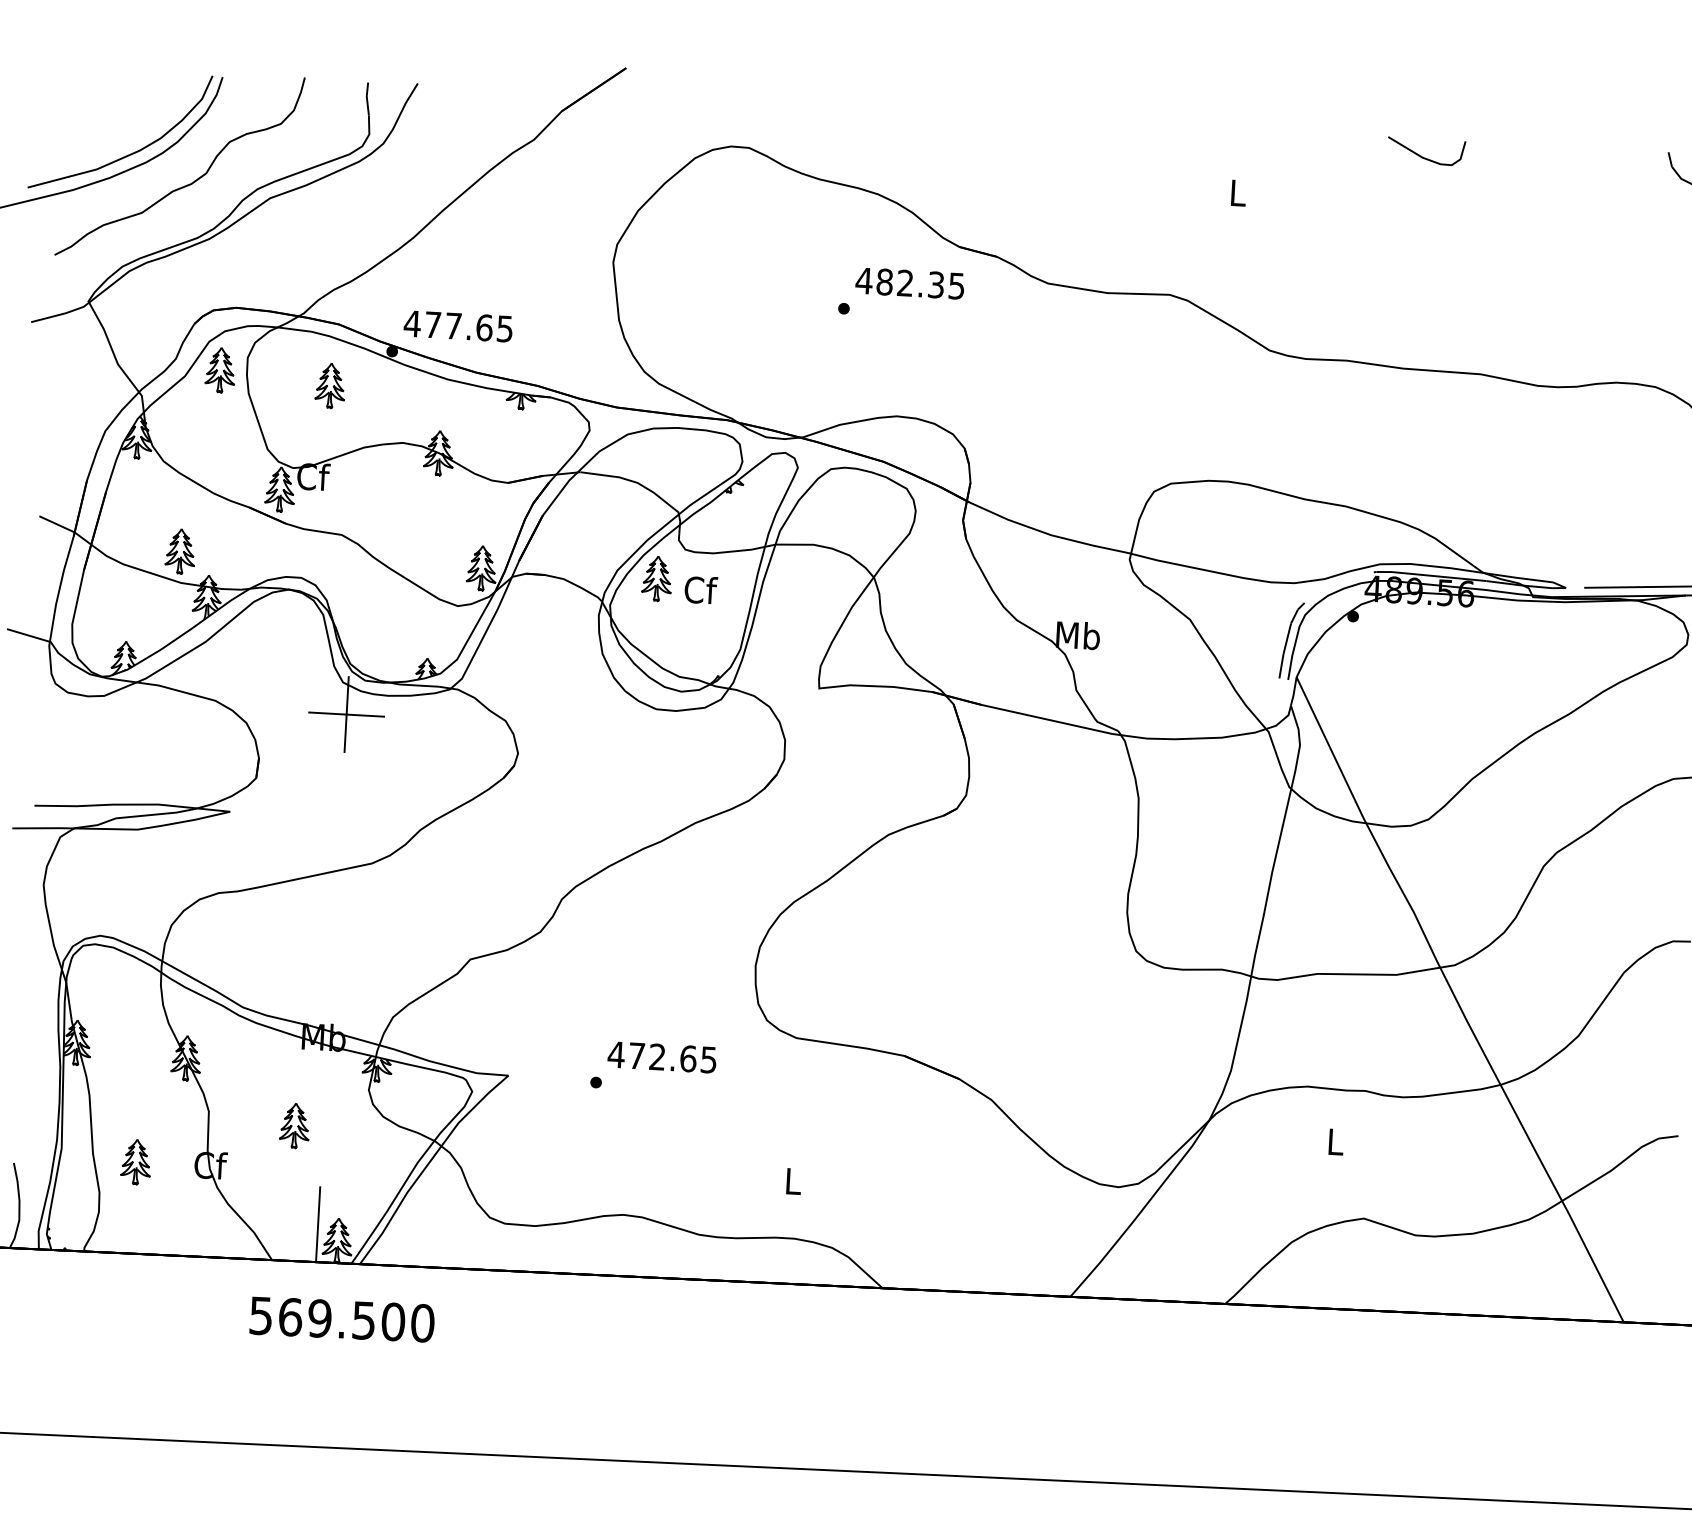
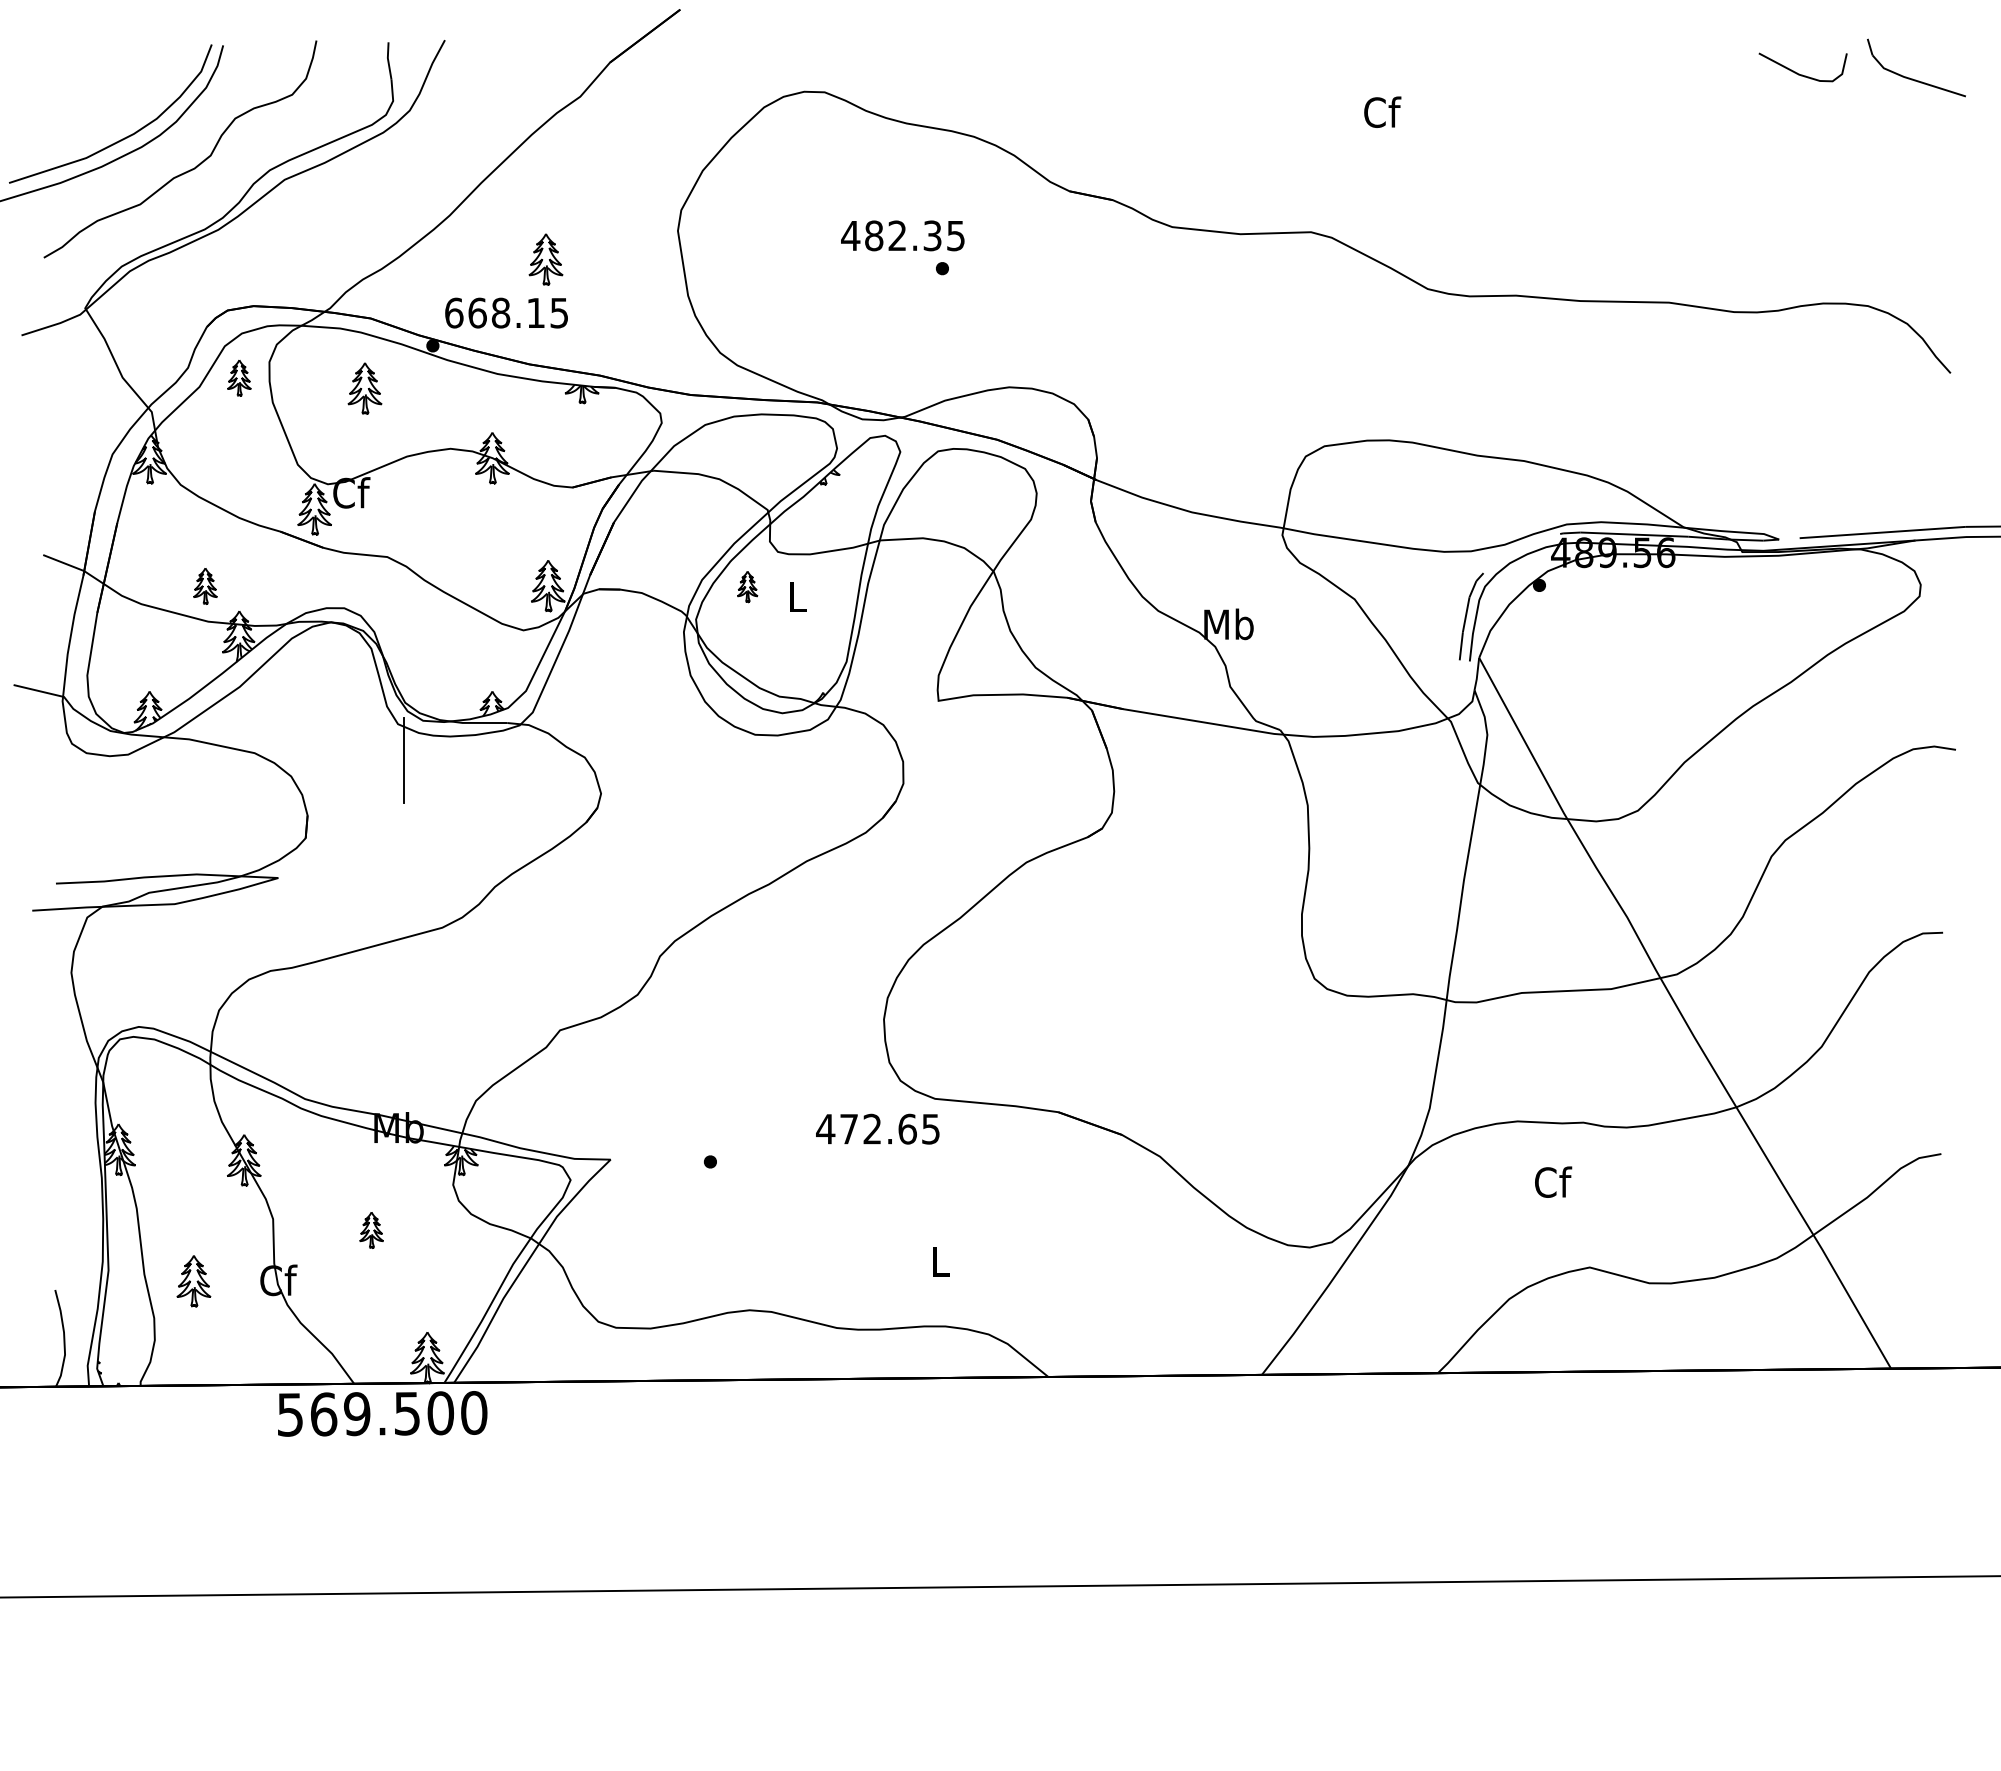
curve: (1422, 156) -> (1799, 73), moved
text: (1238, 192) -> (1382, 111), L -> Cf
part: (495, 281) -> (545, 259), added
text: (909, 283) -> (902, 235), moved
text: (448, 325) -> (494, 312), 477.65 -> 668.15
part: (220, 370) -> (239, 378), size x0.7
part: (180, 551) -> (205, 586), size x0.7
part: (656, 578) -> (747, 586), size x0.6
text: (700, 589) -> (797, 596), Cf -> L
line: (346, 714) -> (403, 760), removed
text: (661, 1056) -> (877, 1128), moved
part: (294, 1126) -> (371, 1230), size x0.7
text: (1336, 1141) -> (1553, 1181), L -> Cf
line: (318, 1224) -> (404, 1340), removed
text: (342, 1319) -> (382, 1413), moved

